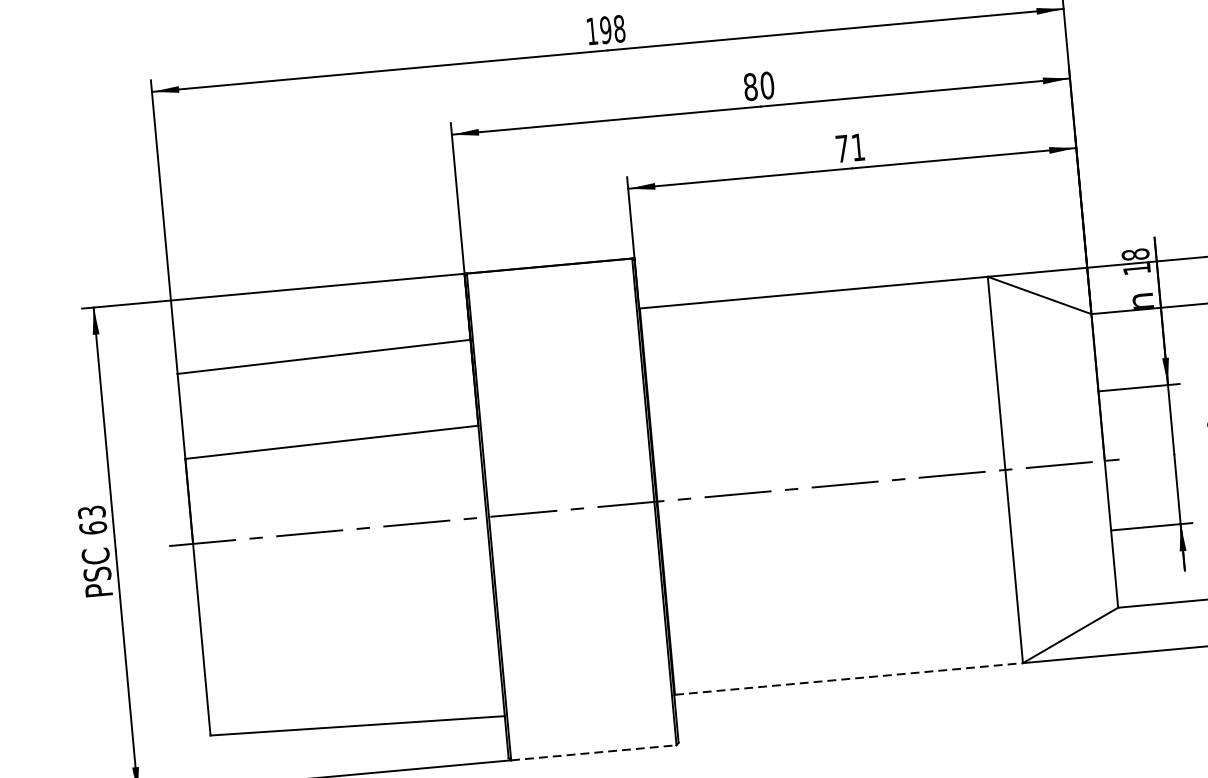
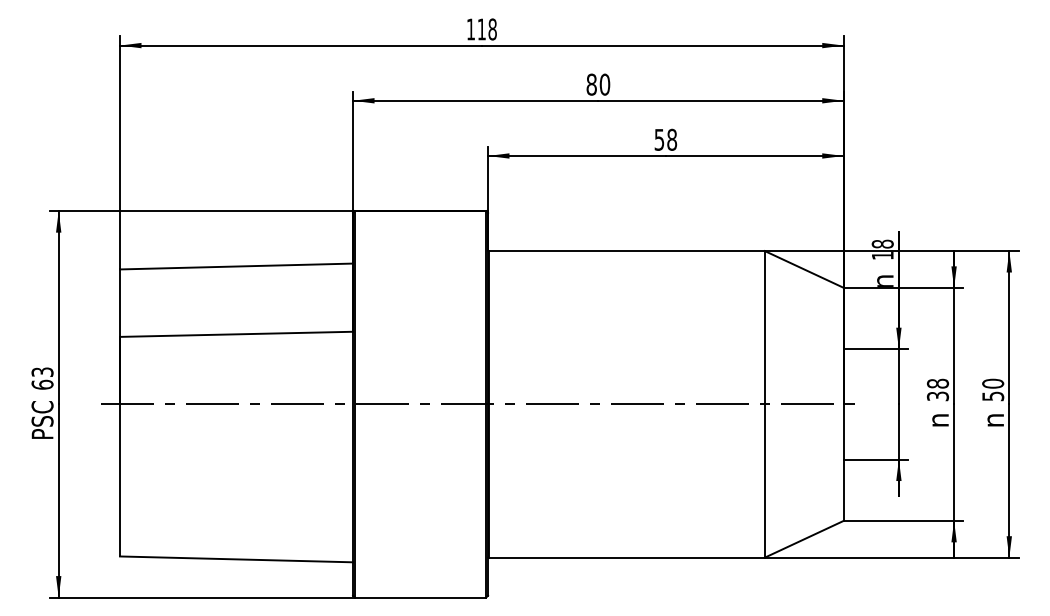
text: (605, 30) -> (481, 29), 198 -> 118
text: (849, 147) -> (665, 139), 71 -> 58
line: (849, 678) -> (627, 557), dashed -> solid
line: (593, 752) -> (420, 597), dashed -> solid

